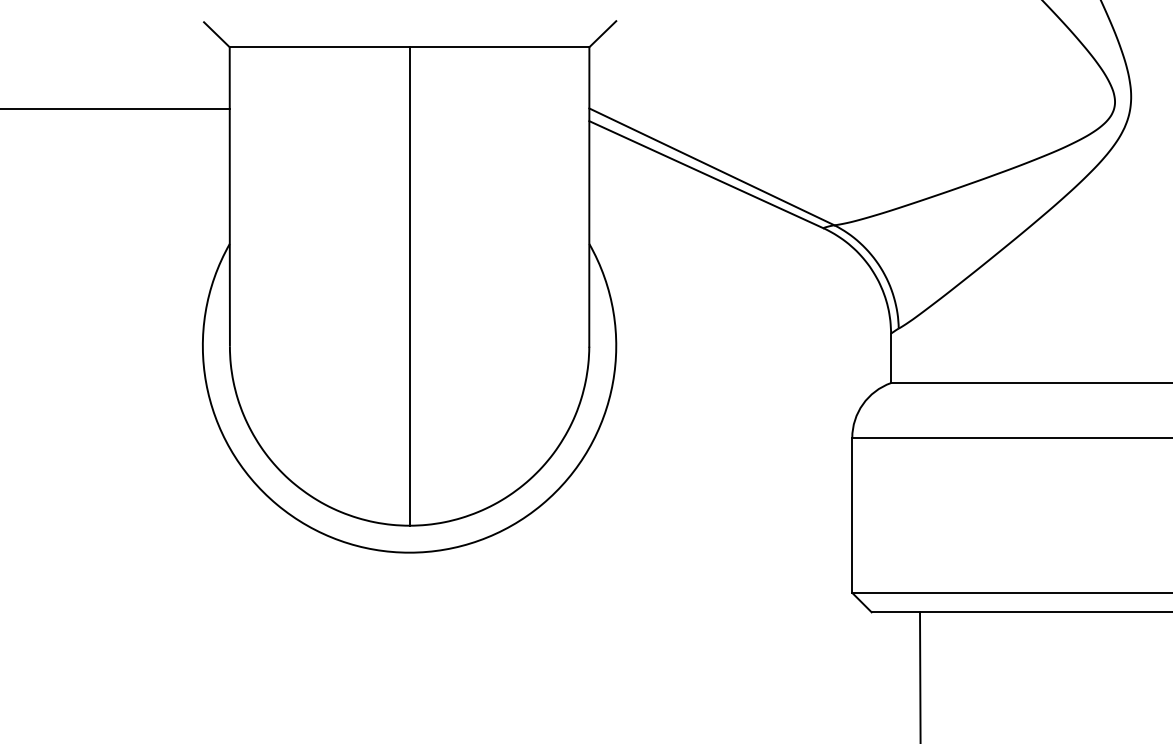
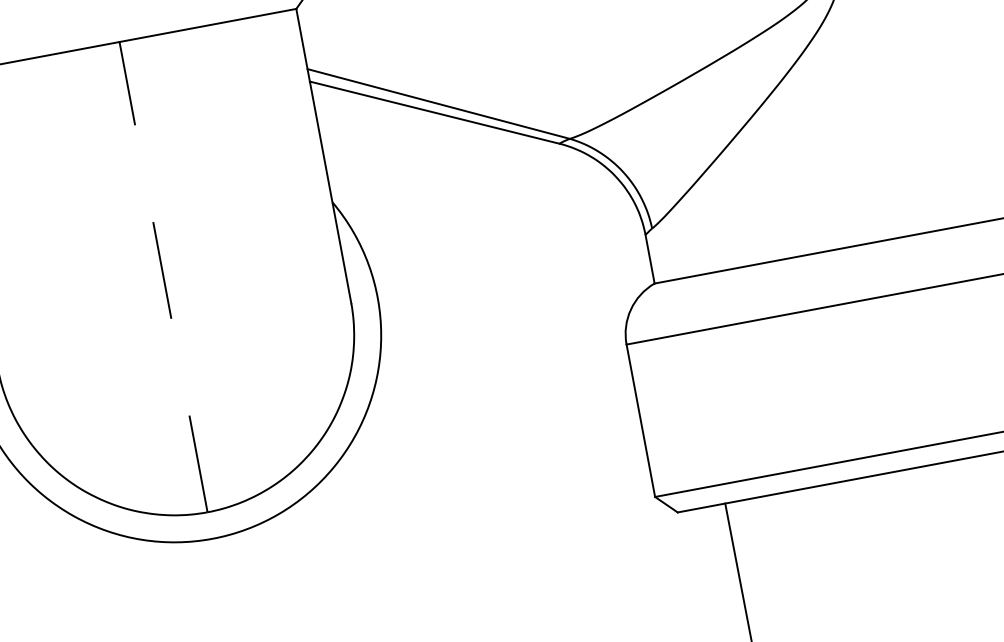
line: (409, 285) -> (163, 276), solid -> dashed

